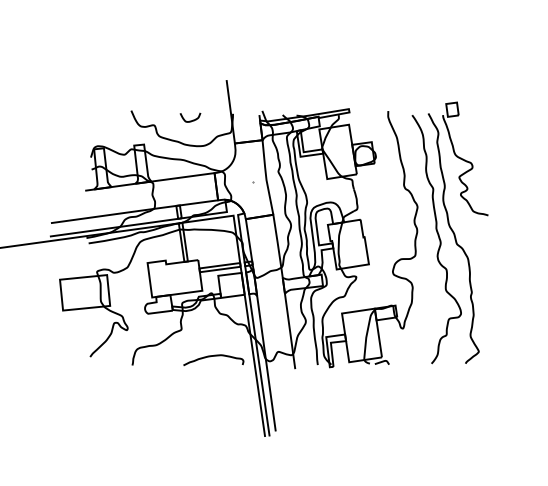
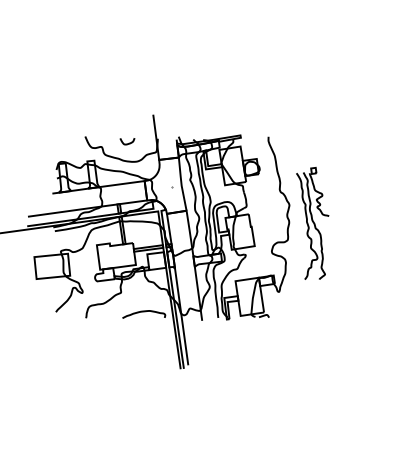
part: (449, 232) -> (312, 223), size x0.6

